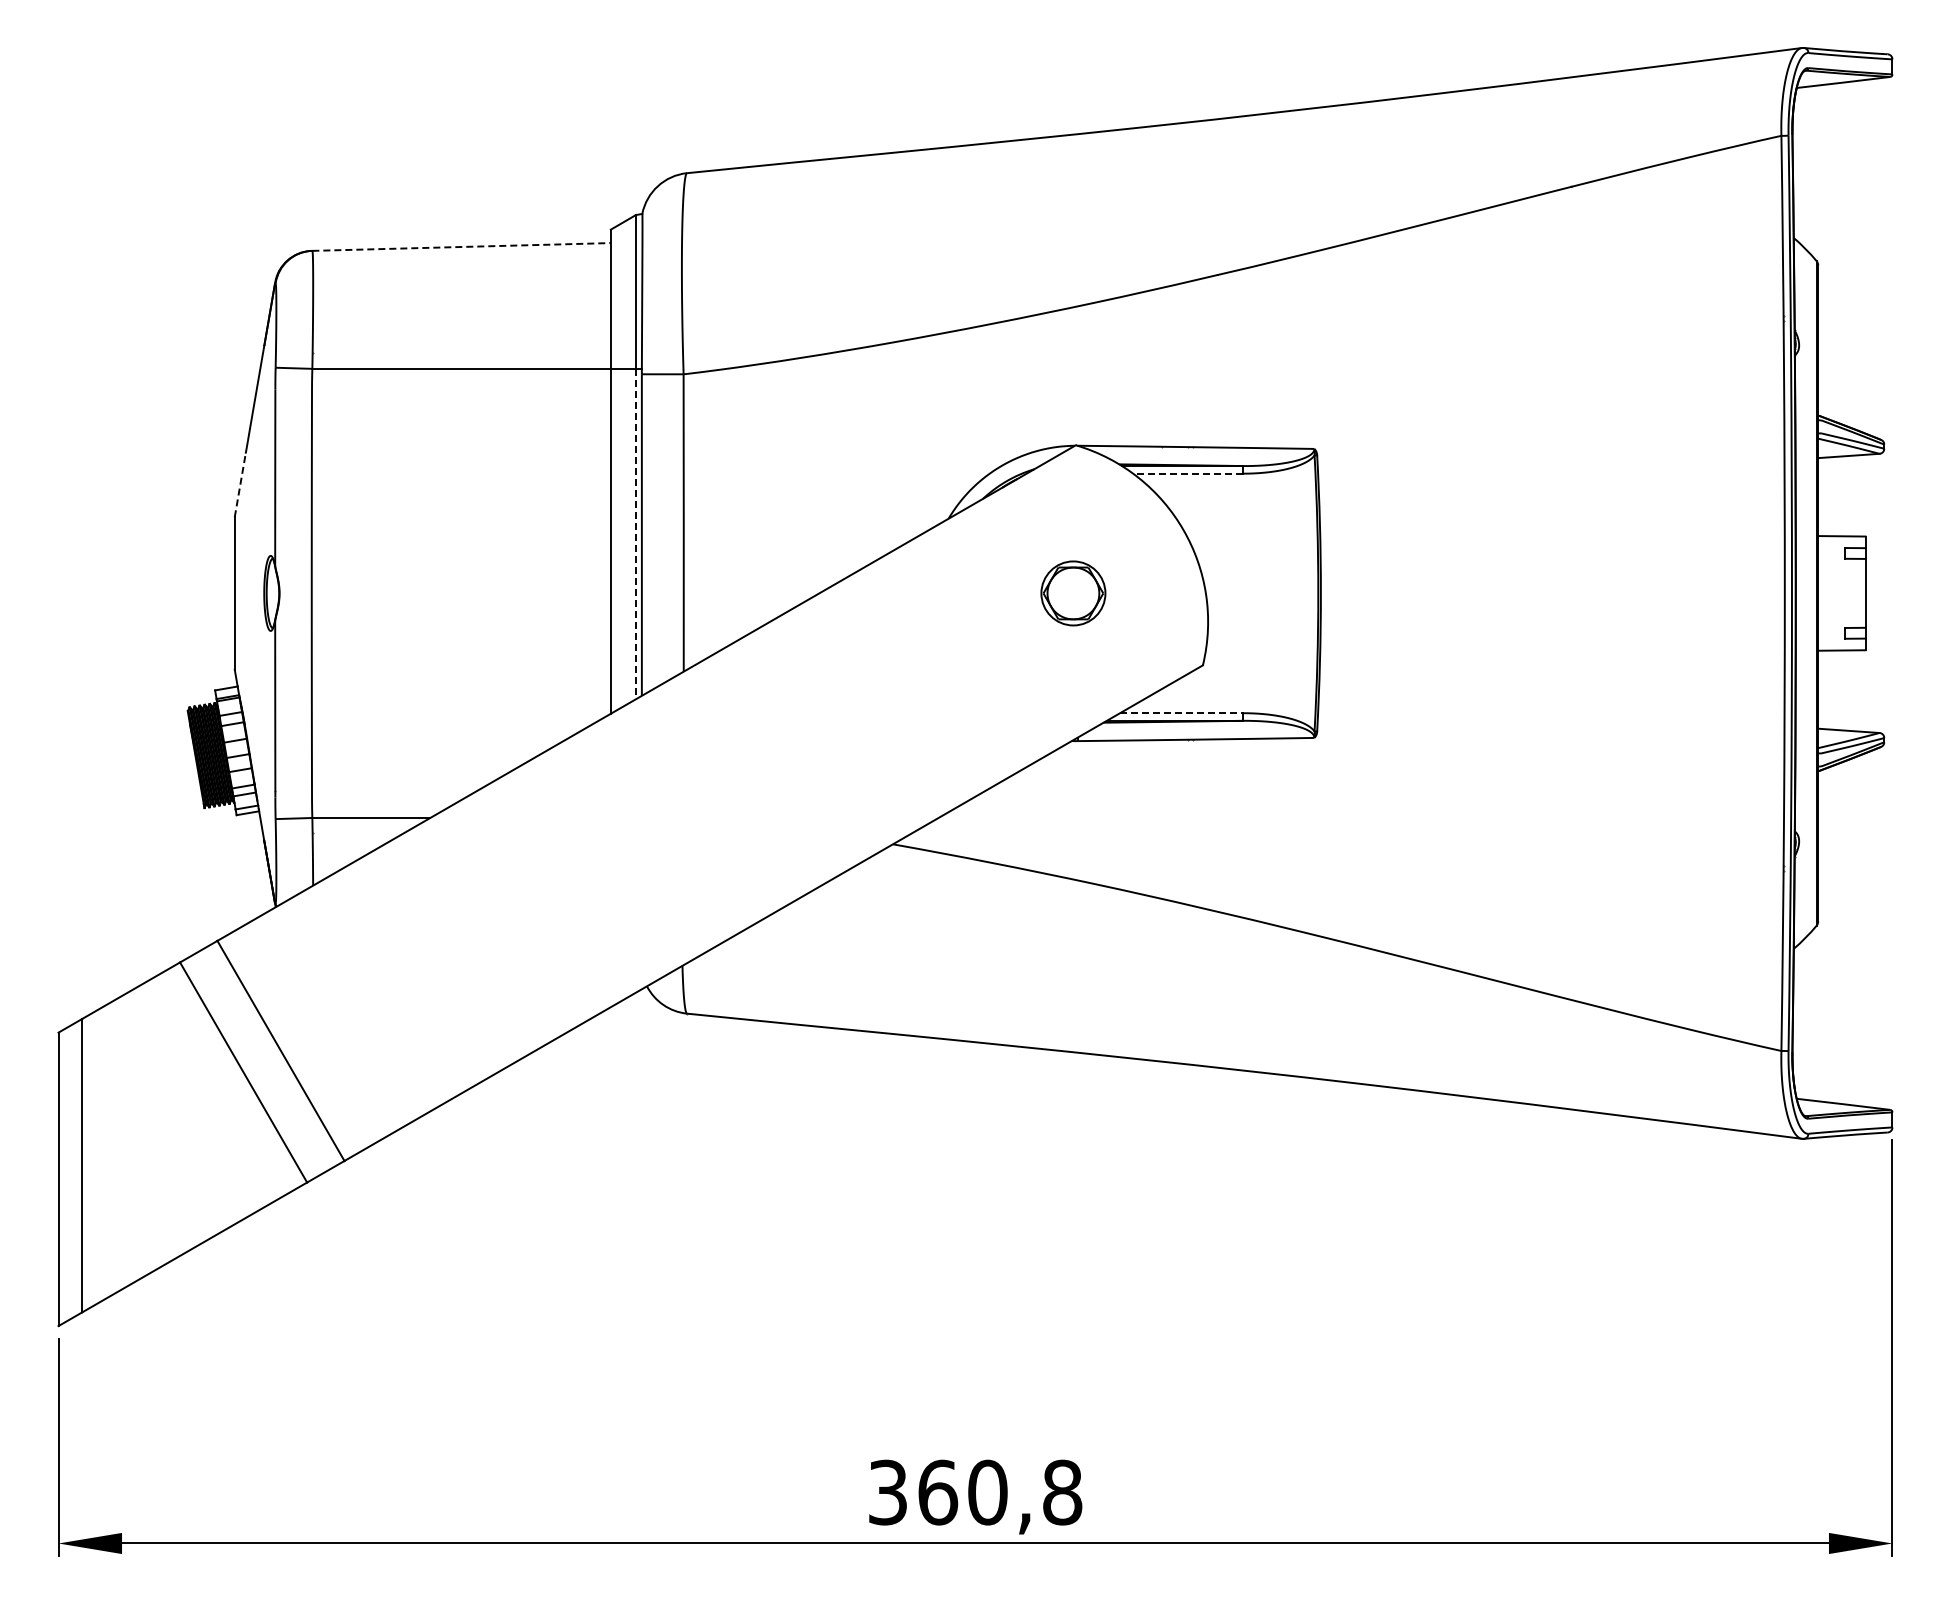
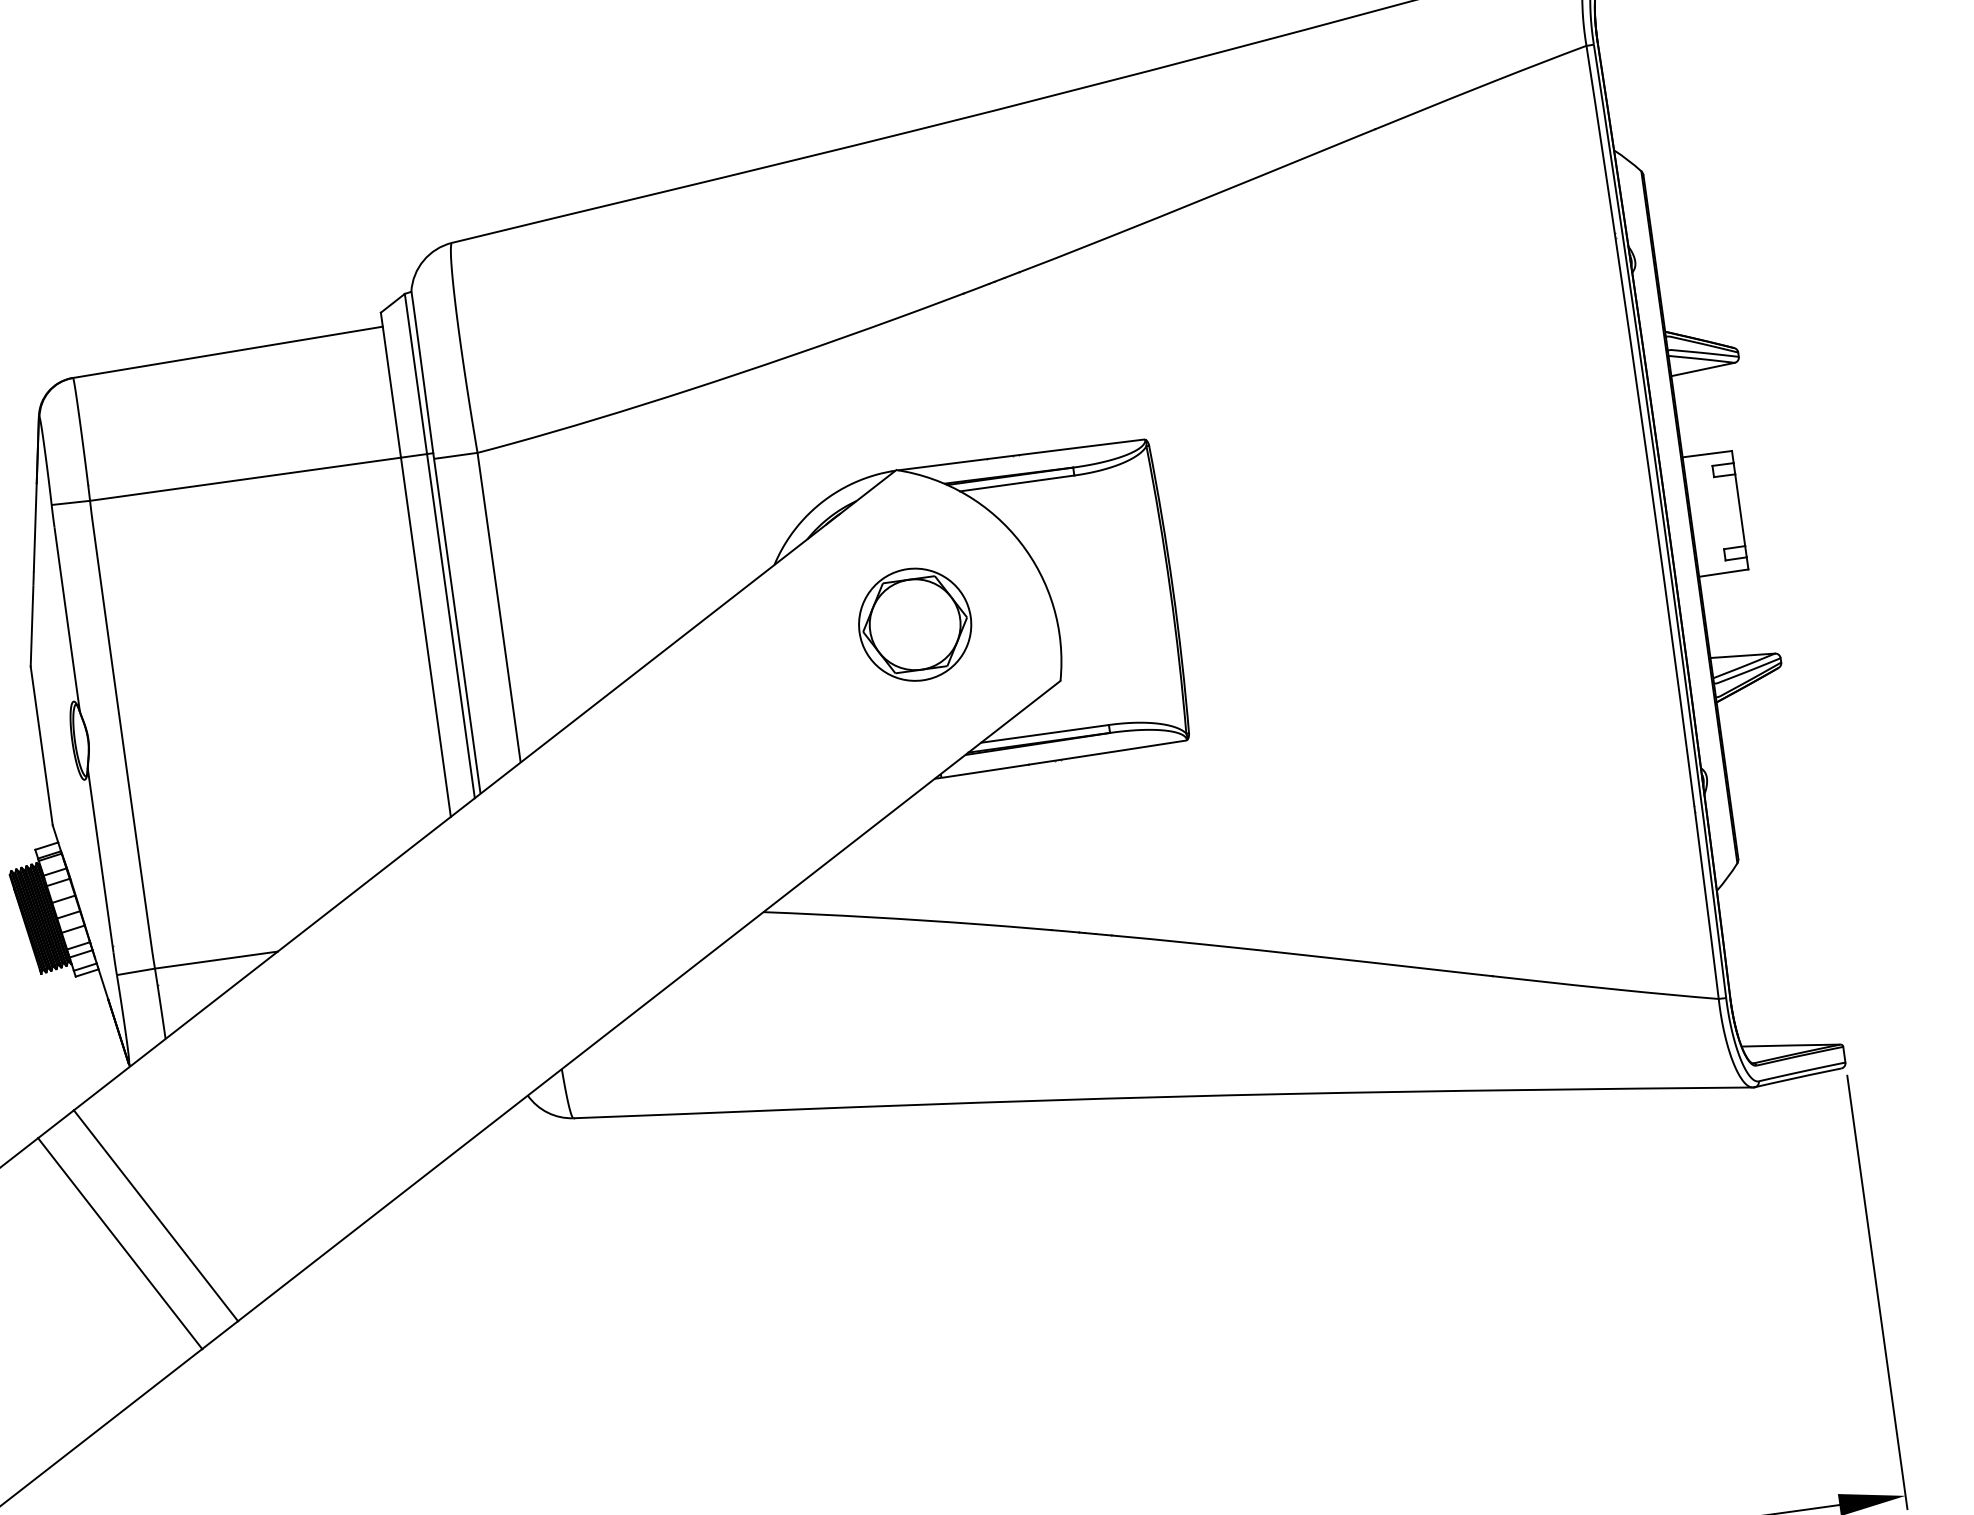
line: (462, 246) -> (228, 351), dashed -> solid
line: (1187, 473) -> (1016, 483), dashed -> solid
line: (240, 484) -> (31, 631), dashed -> solid
line: (635, 534) -> (450, 626), dashed -> solid
part: (1073, 593) -> (915, 624), size x1.67
line: (1181, 713) -> (1045, 734), dashed -> solid

